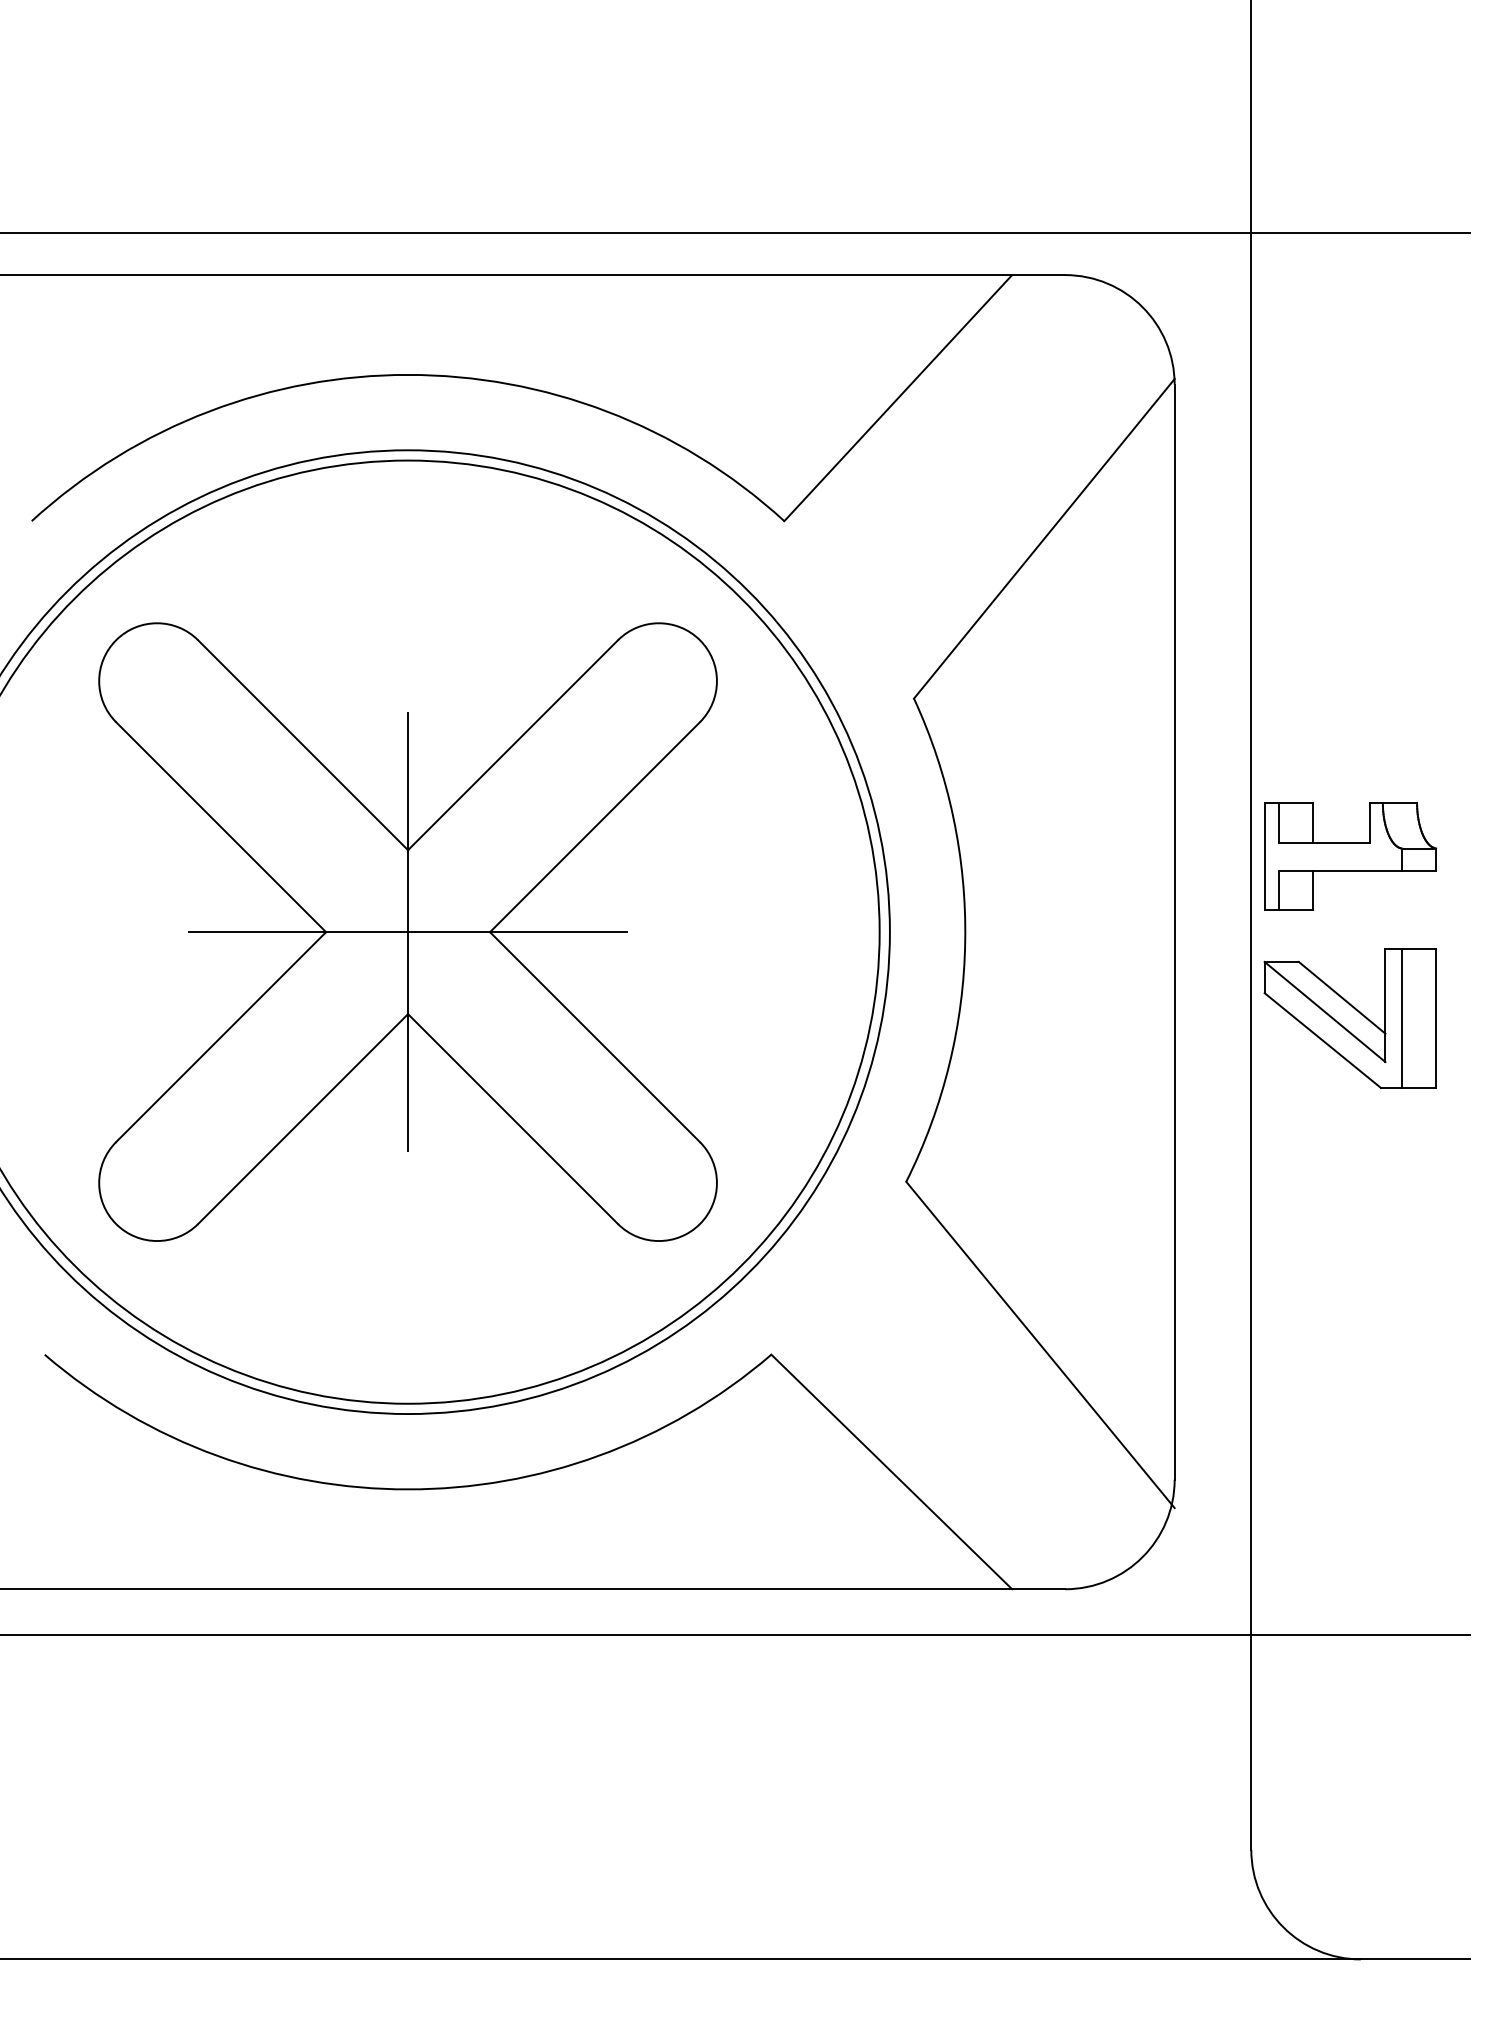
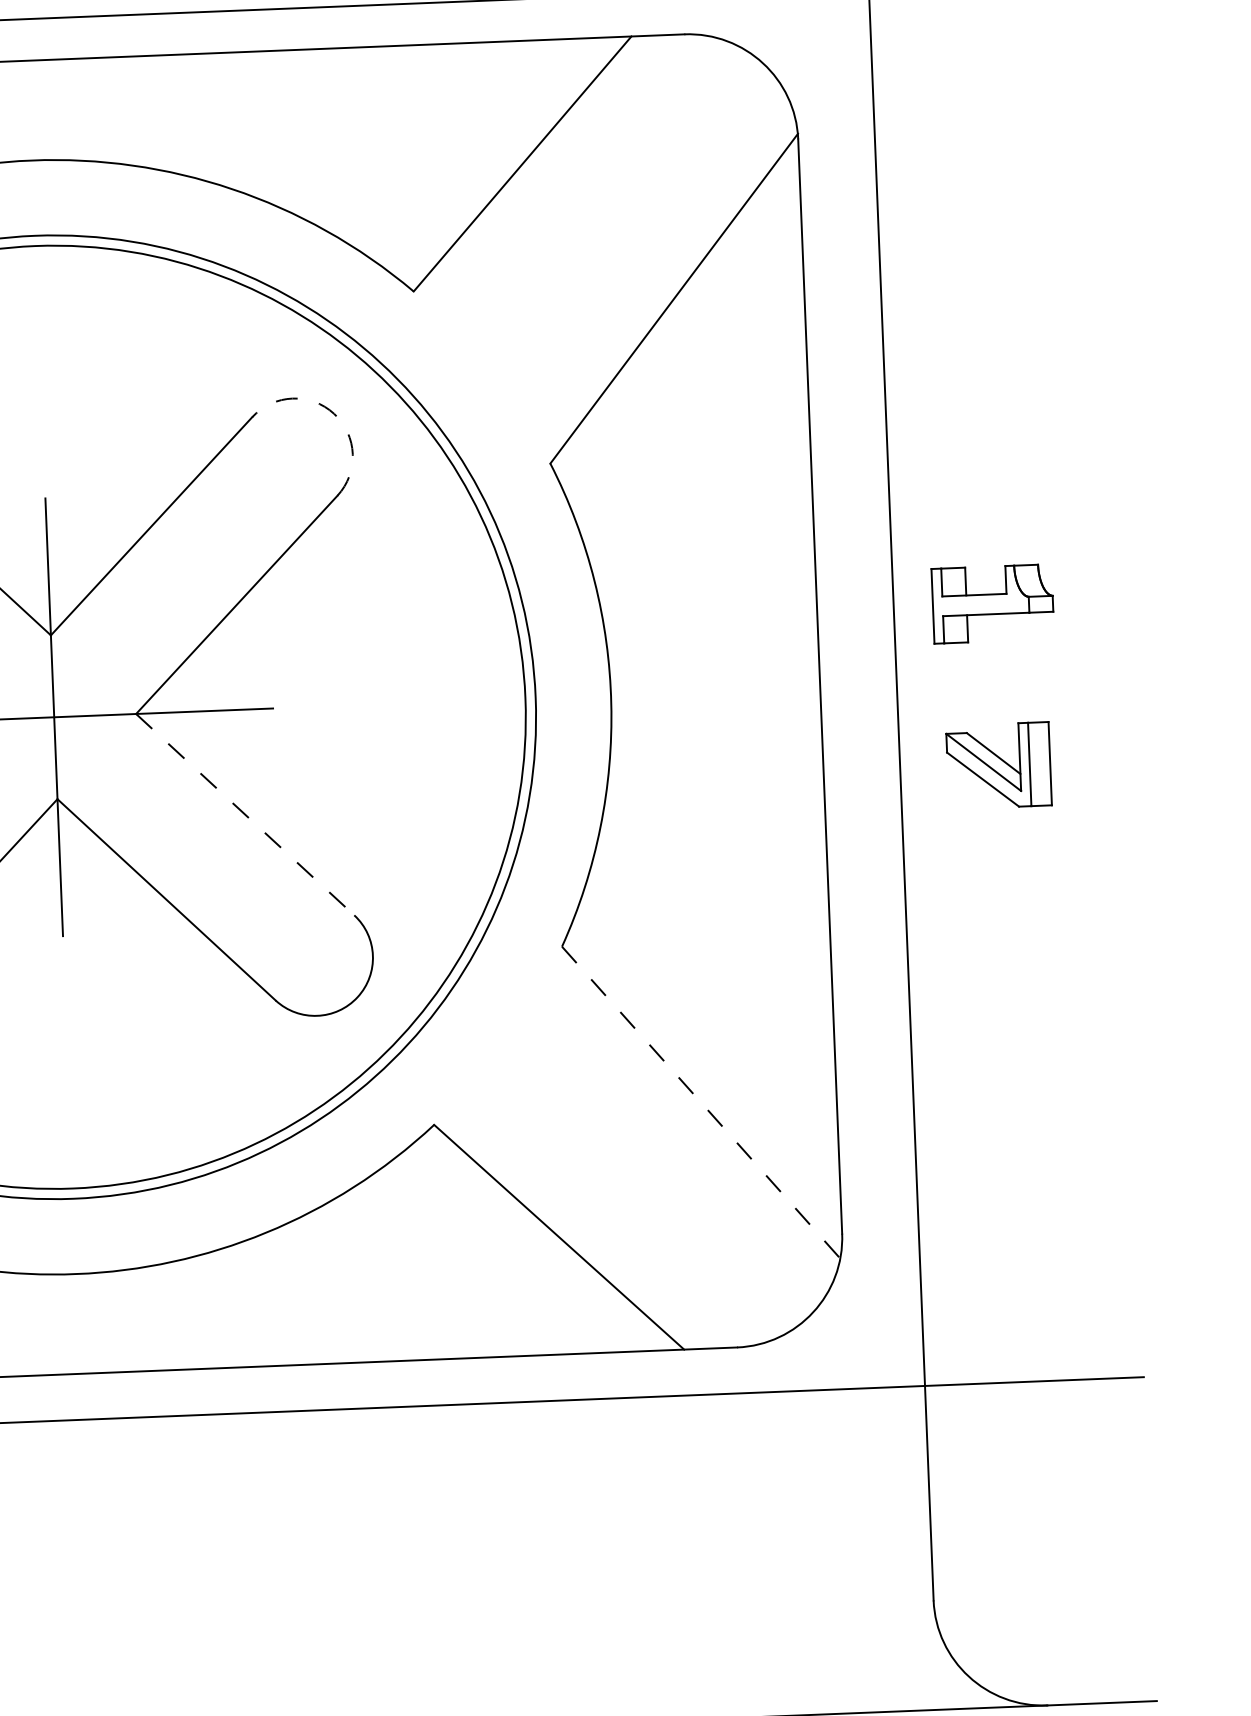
arc: (699, 640) -> (333, 414), solid -> dashed
part: (1350, 856) -> (992, 603), size x0.7
part: (1349, 1018) -> (998, 765), size x0.6
line: (595, 1037) -> (245, 815), solid -> dashed
line: (1040, 1345) -> (702, 1104), solid -> dashed

